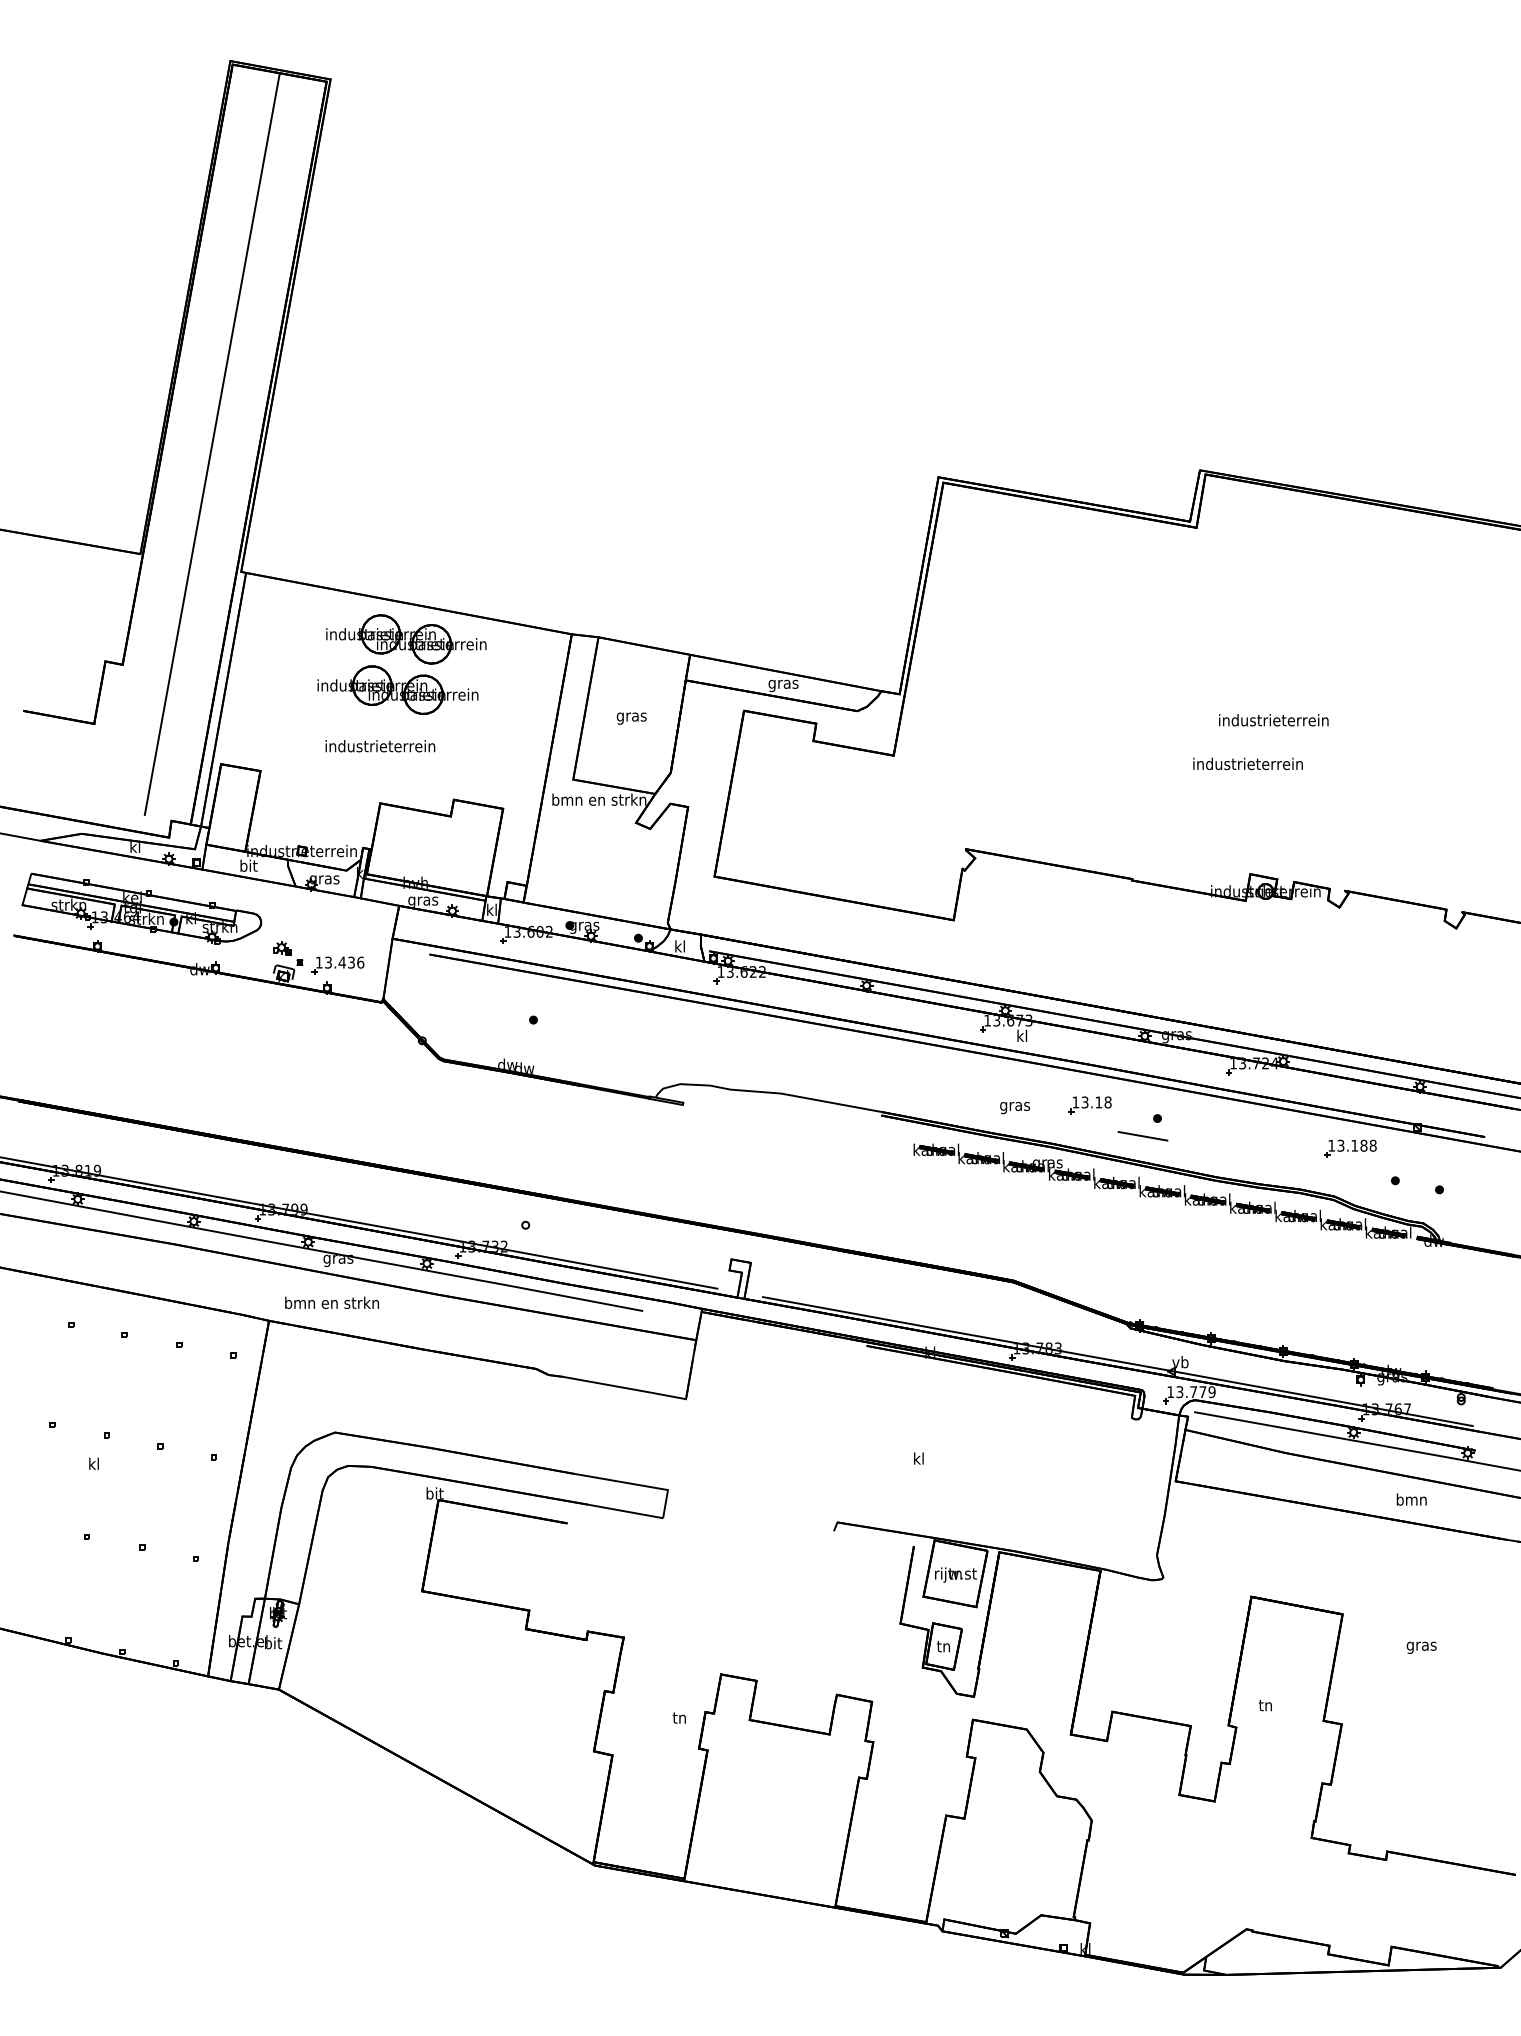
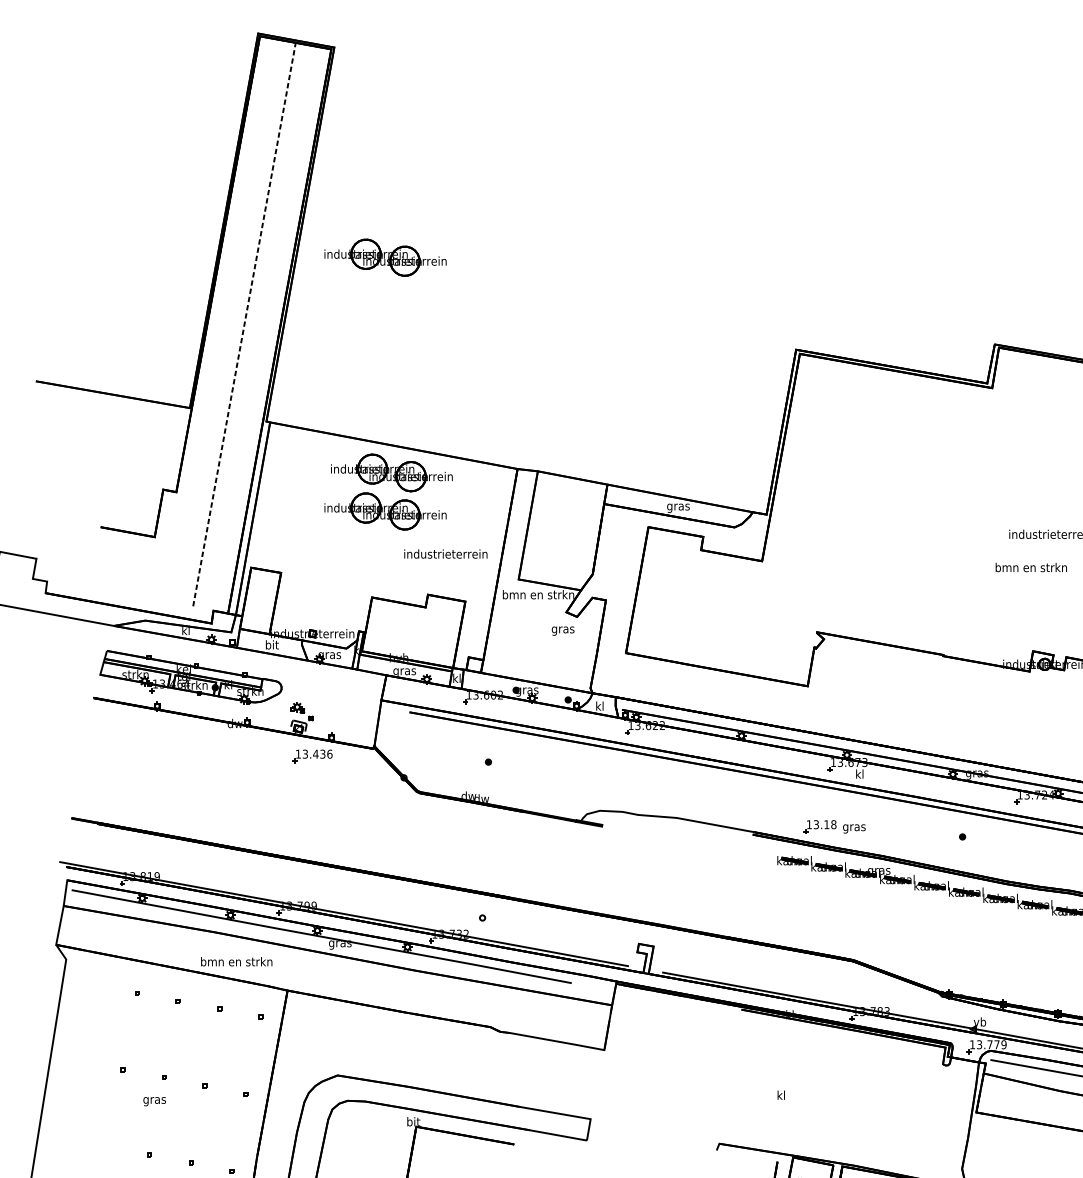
part: (397, 355) -> (385, 257), added
line: (212, 444) -> (244, 324), solid -> dashed
text: (631, 718) -> (562, 631), moved
text: (380, 746) -> (445, 554), moved
text: (1247, 763) -> (1030, 567), industrieterrein -> bmn en strkn
part: (337, 965) -> (312, 756), moved
part: (1089, 1105) -> (819, 827), moved
line: (1142, 1136) -> (951, 850), removed
text: (331, 1302) -> (236, 961), moved
text: (94, 1465) -> (154, 1100), kl -> gras

